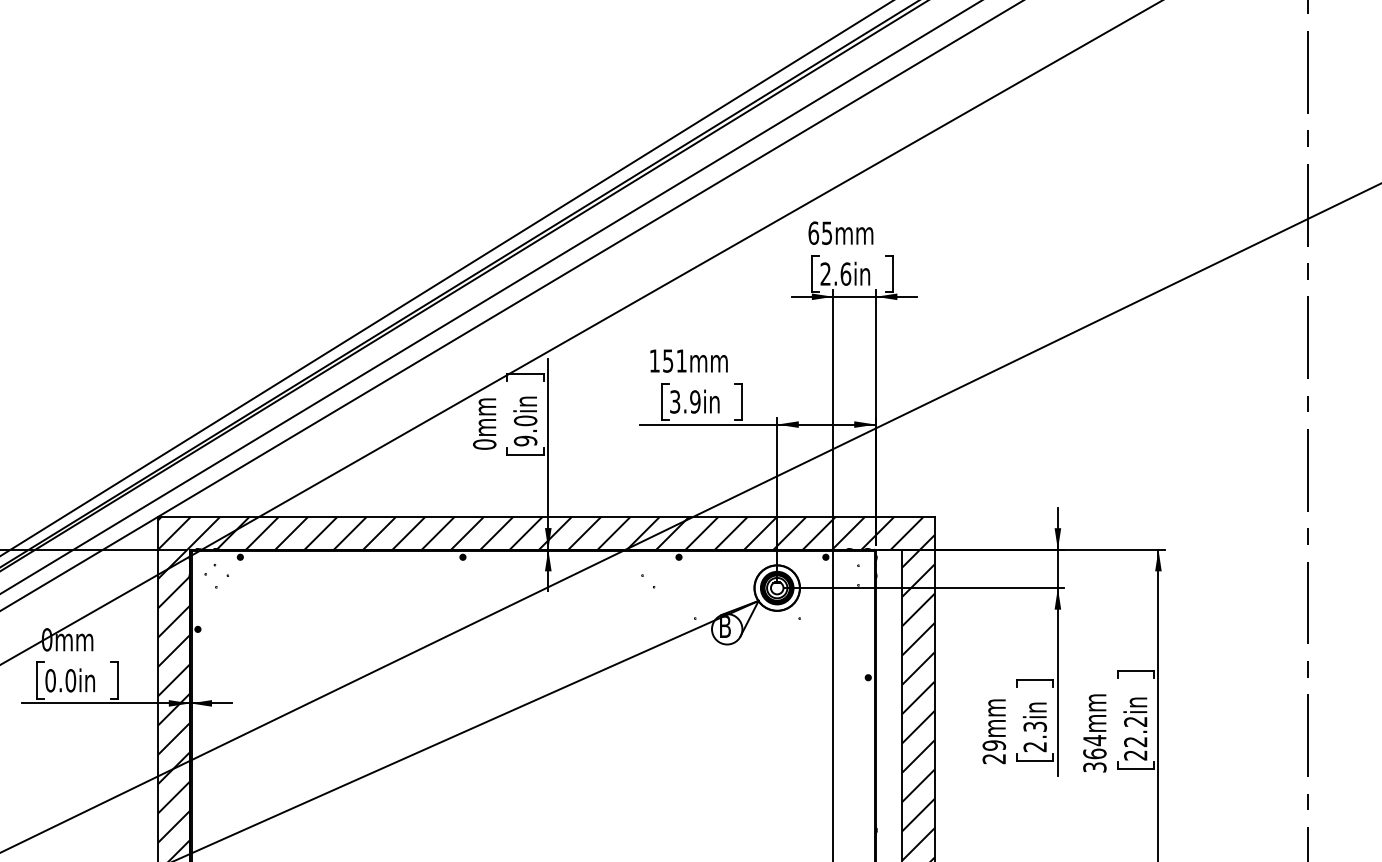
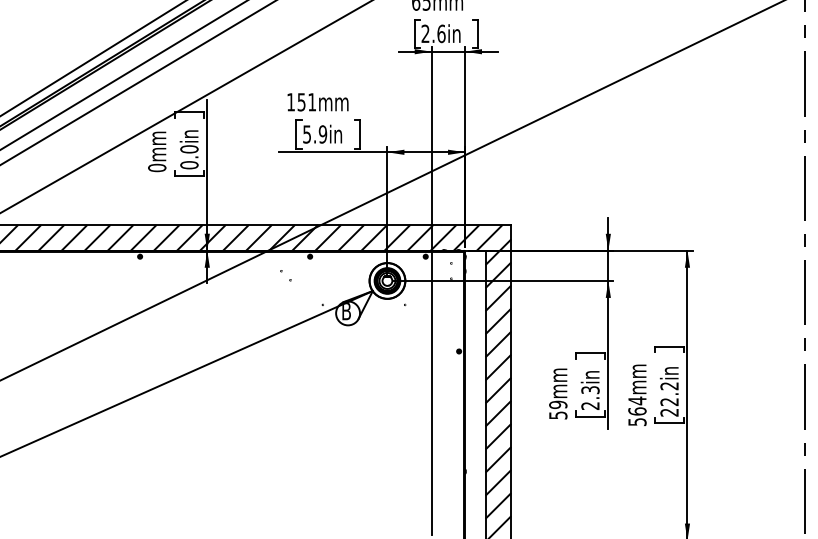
text: (675, 401) -> (307, 134), 3.9in -> 5.9in
text: (525, 440) -> (189, 164), 9.0in -> 0.0in
text: (994, 759) -> (558, 415), 29mm -> 59mm
text: (1094, 766) -> (637, 421), 364mm -> 564mm

